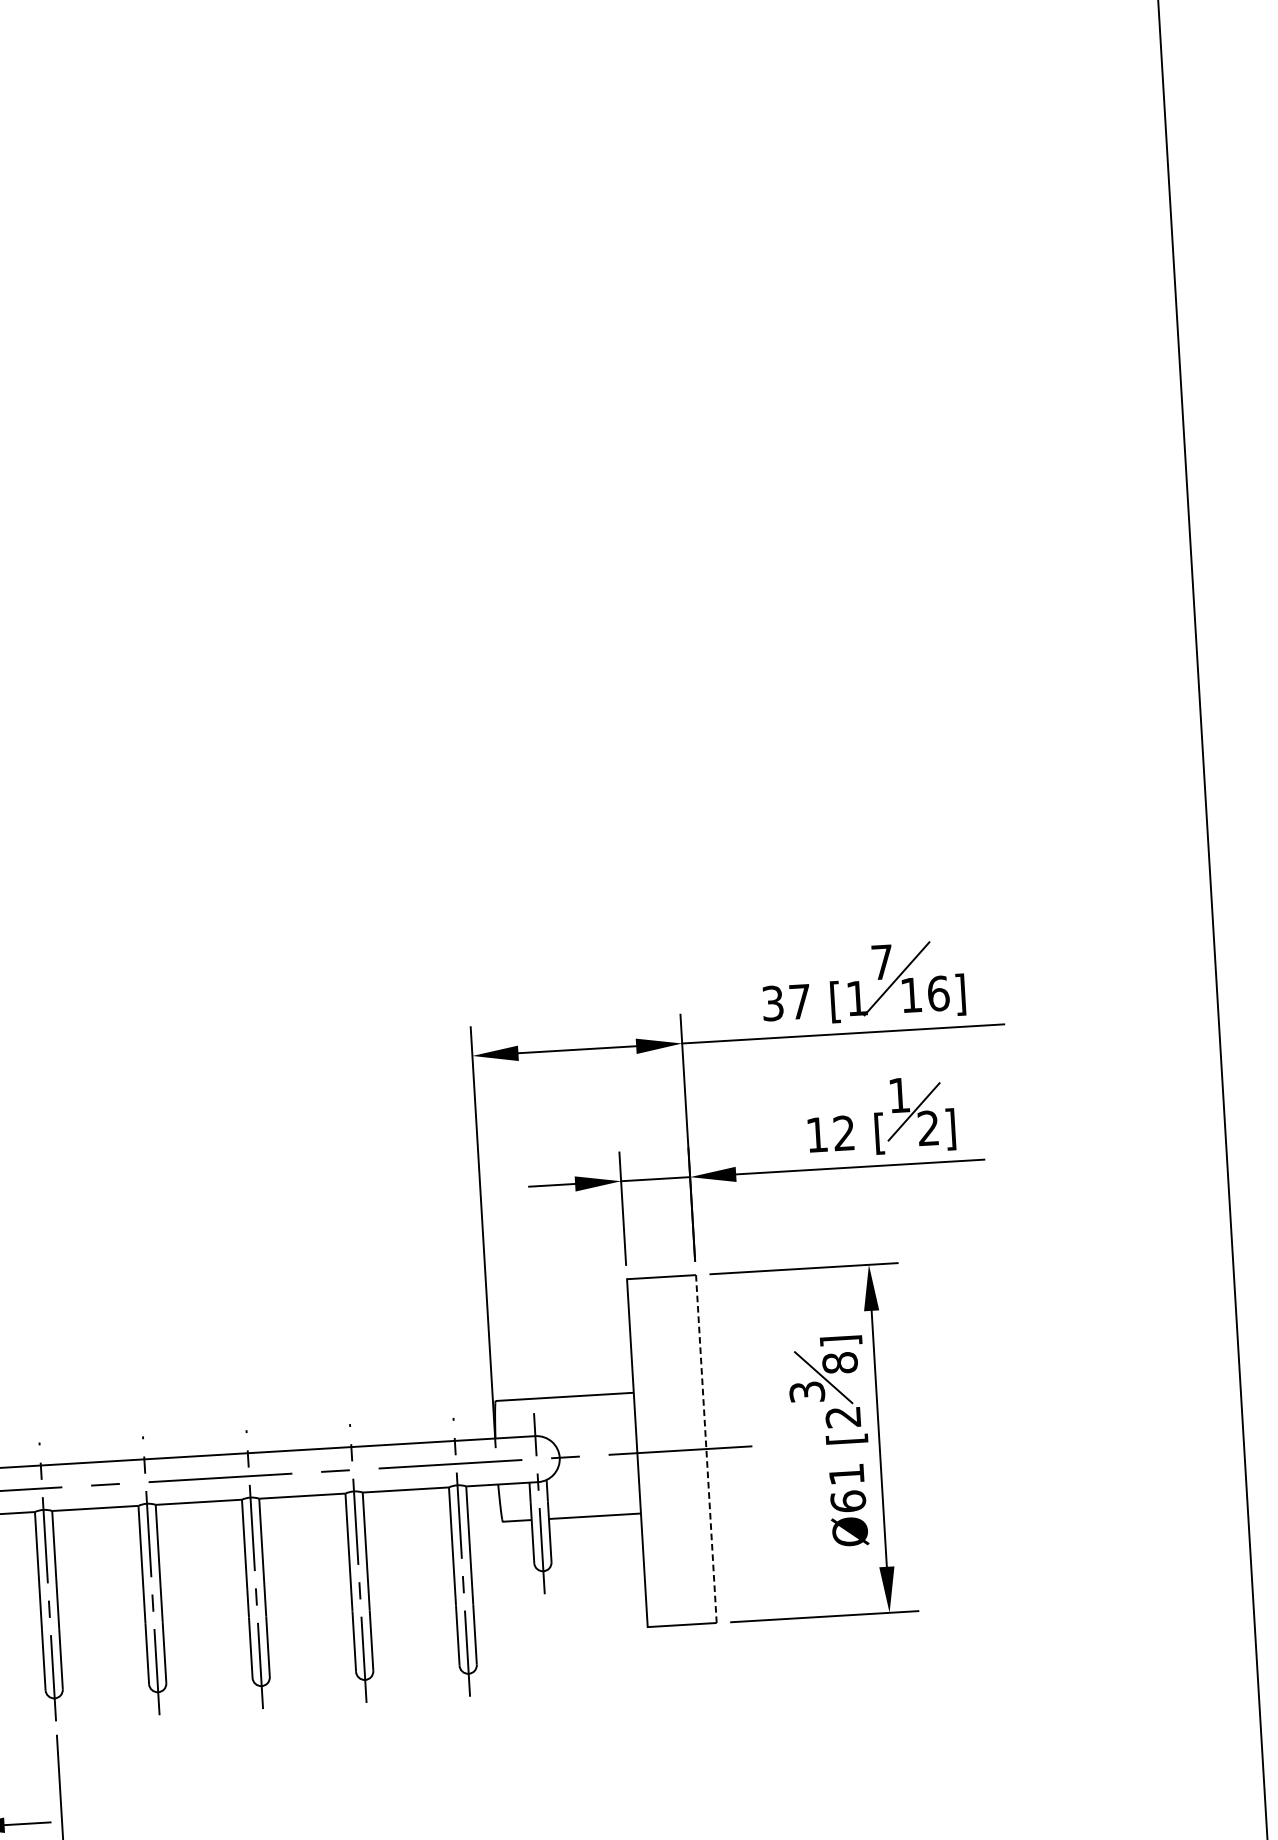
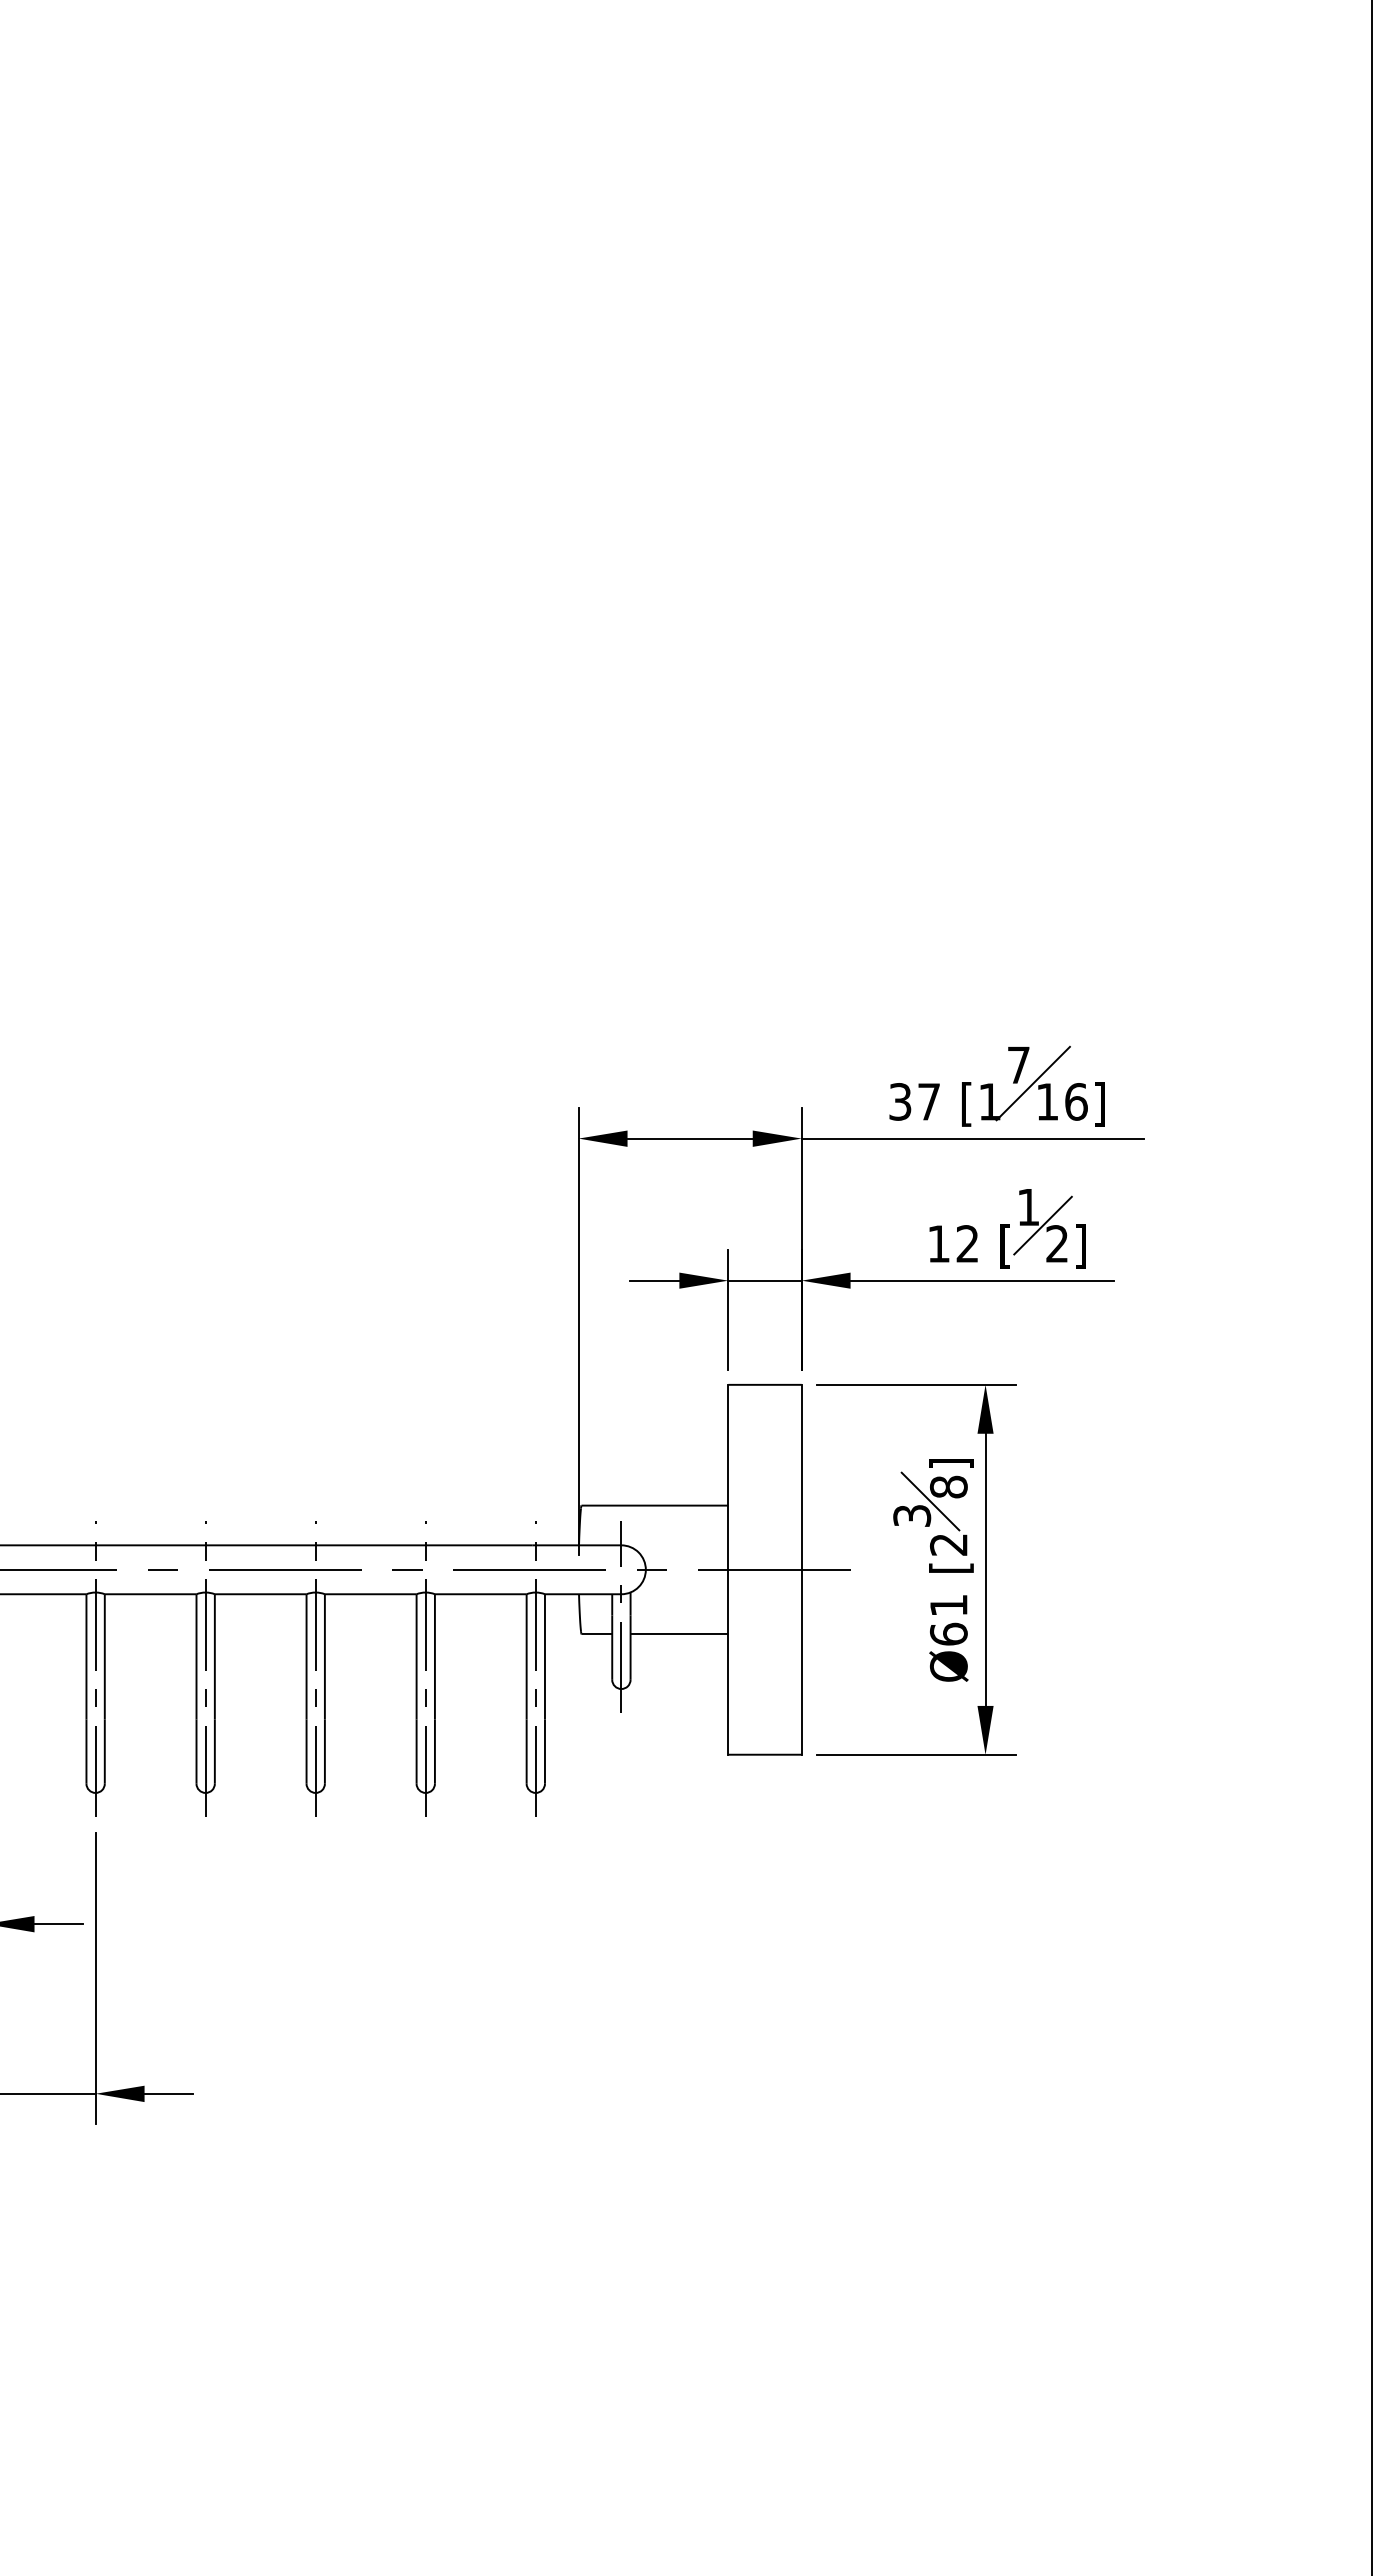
line: (706, 1448) -> (801, 1569), dashed -> solid

